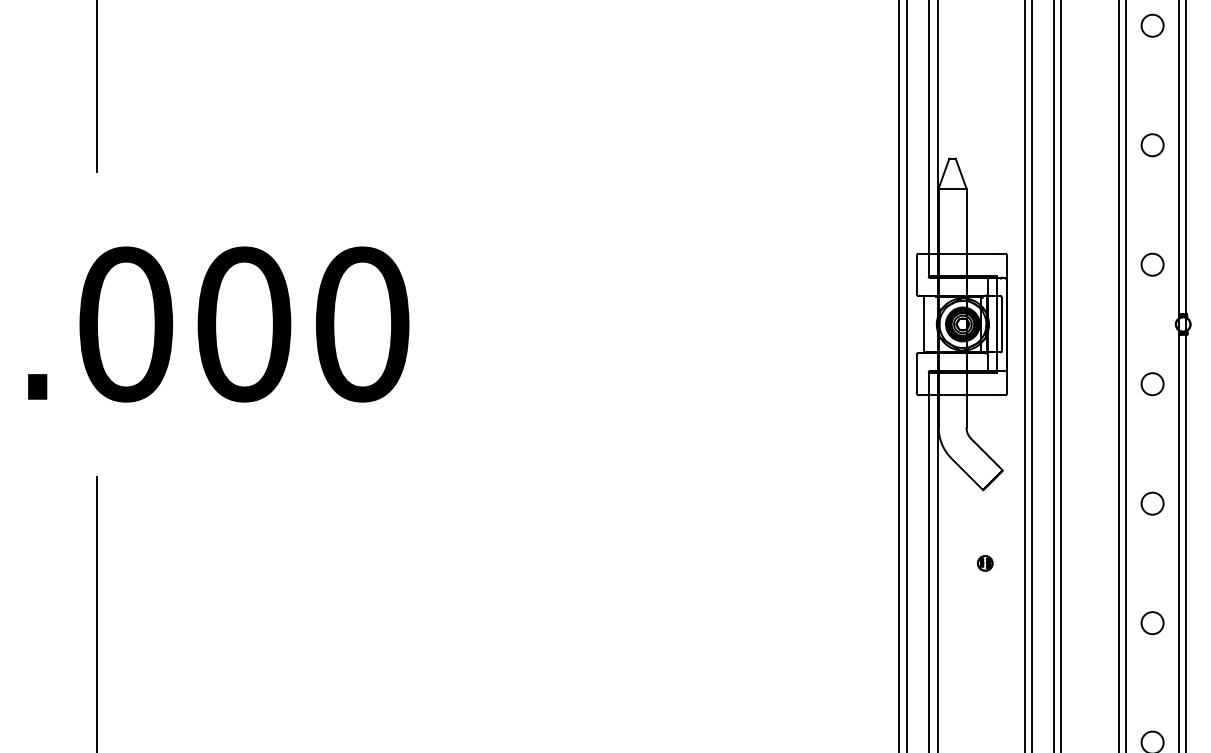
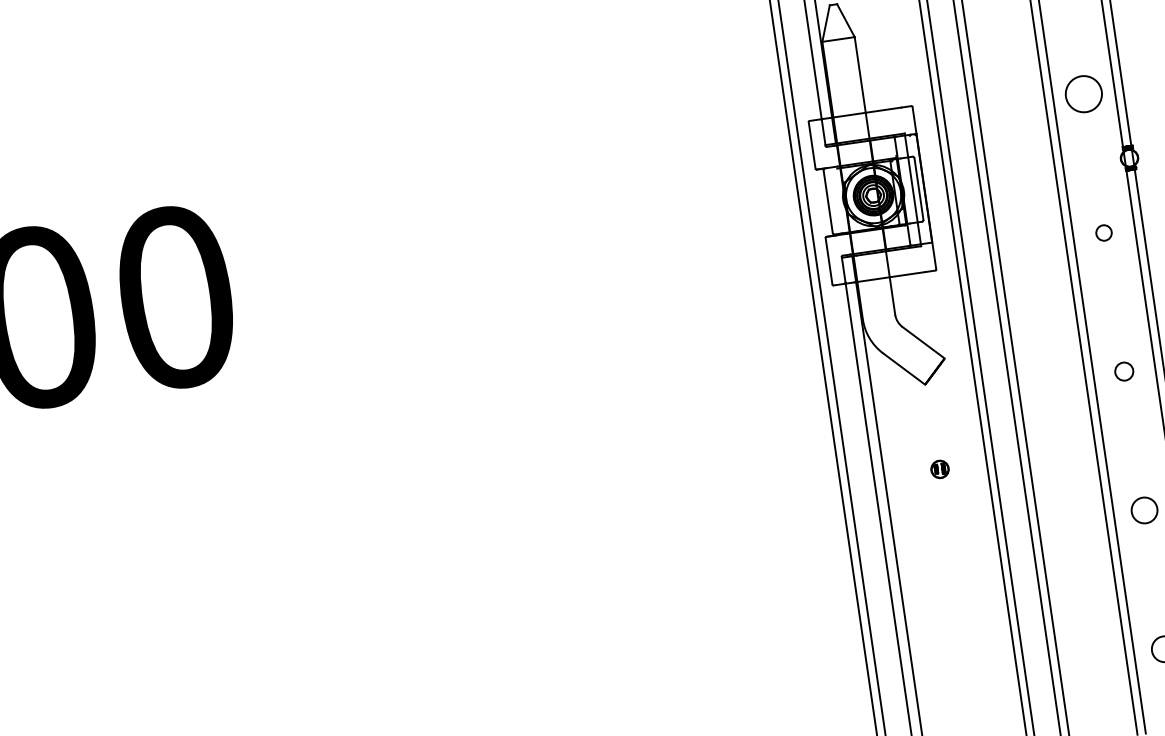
circle: (1152, 264) -> (1083, 93), size x1.4
circle: (1152, 384) -> (1104, 233), size x0.6
circle: (1152, 503) -> (1124, 371), size x0.7

